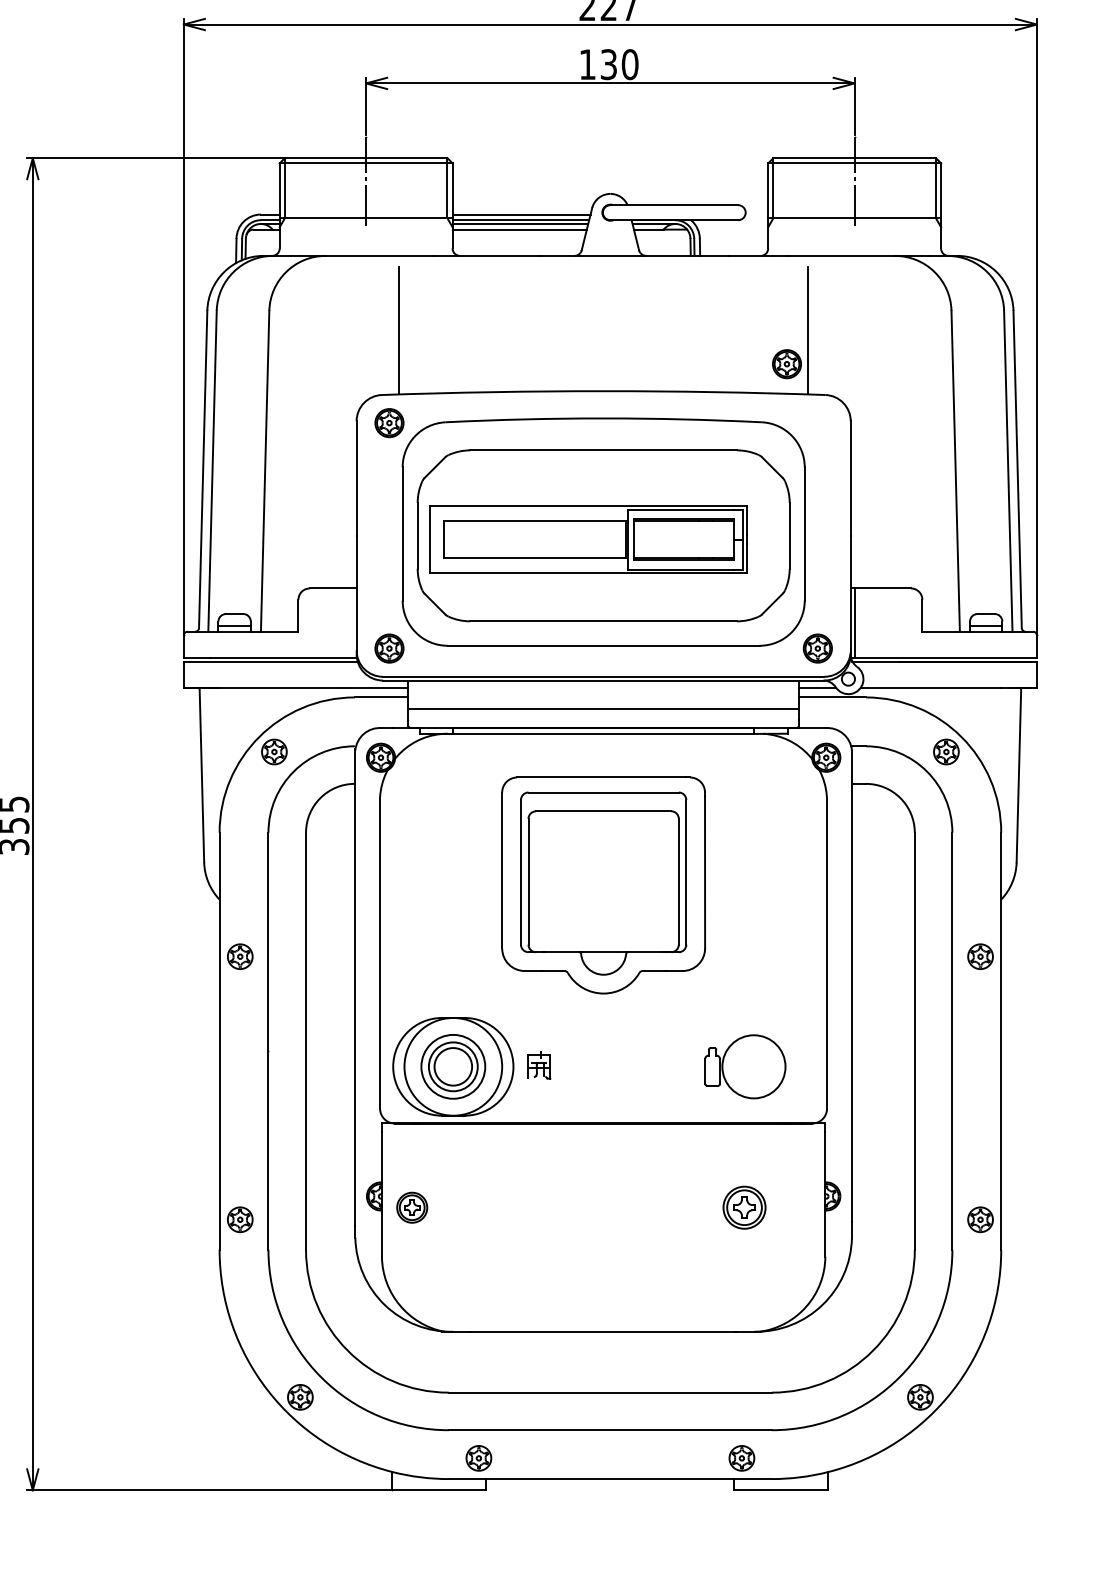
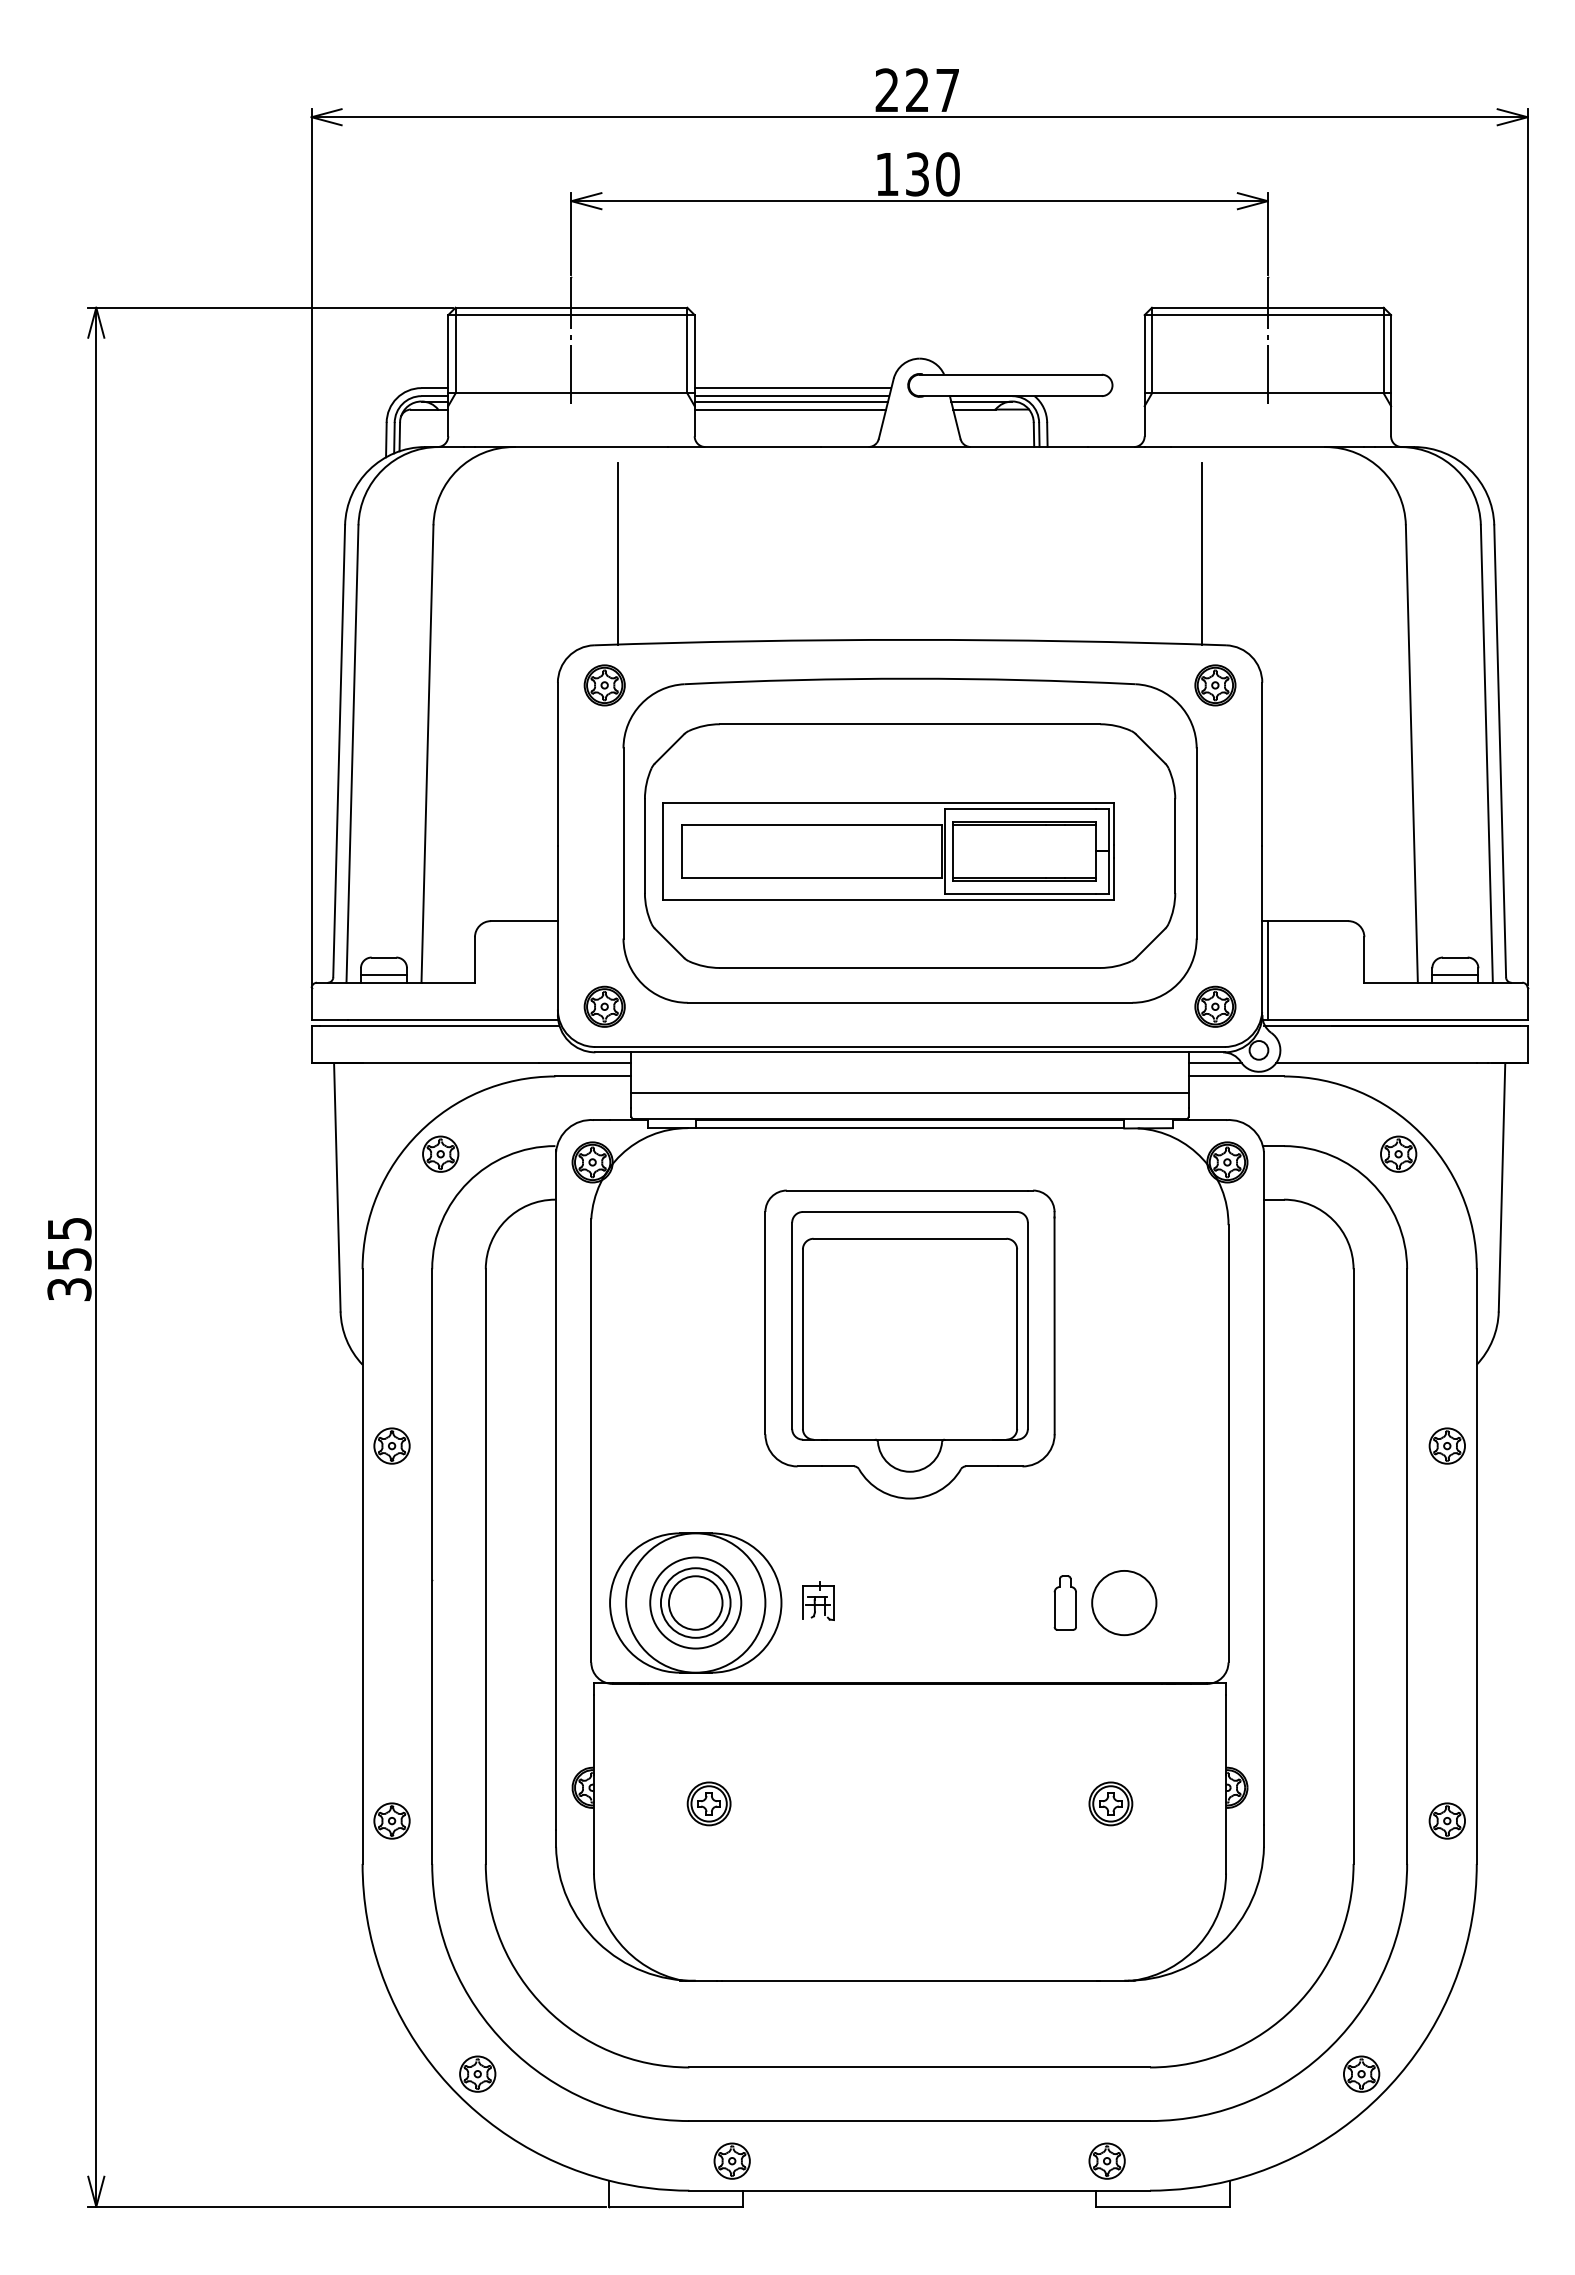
part: (787, 364) -> (1215, 685), moved
circle: (754, 1066) -> (1124, 1602), size x0.71
part: (411, 1207) -> (708, 1803), moved
part: (744, 1207) -> (1110, 1803), size x0.71

